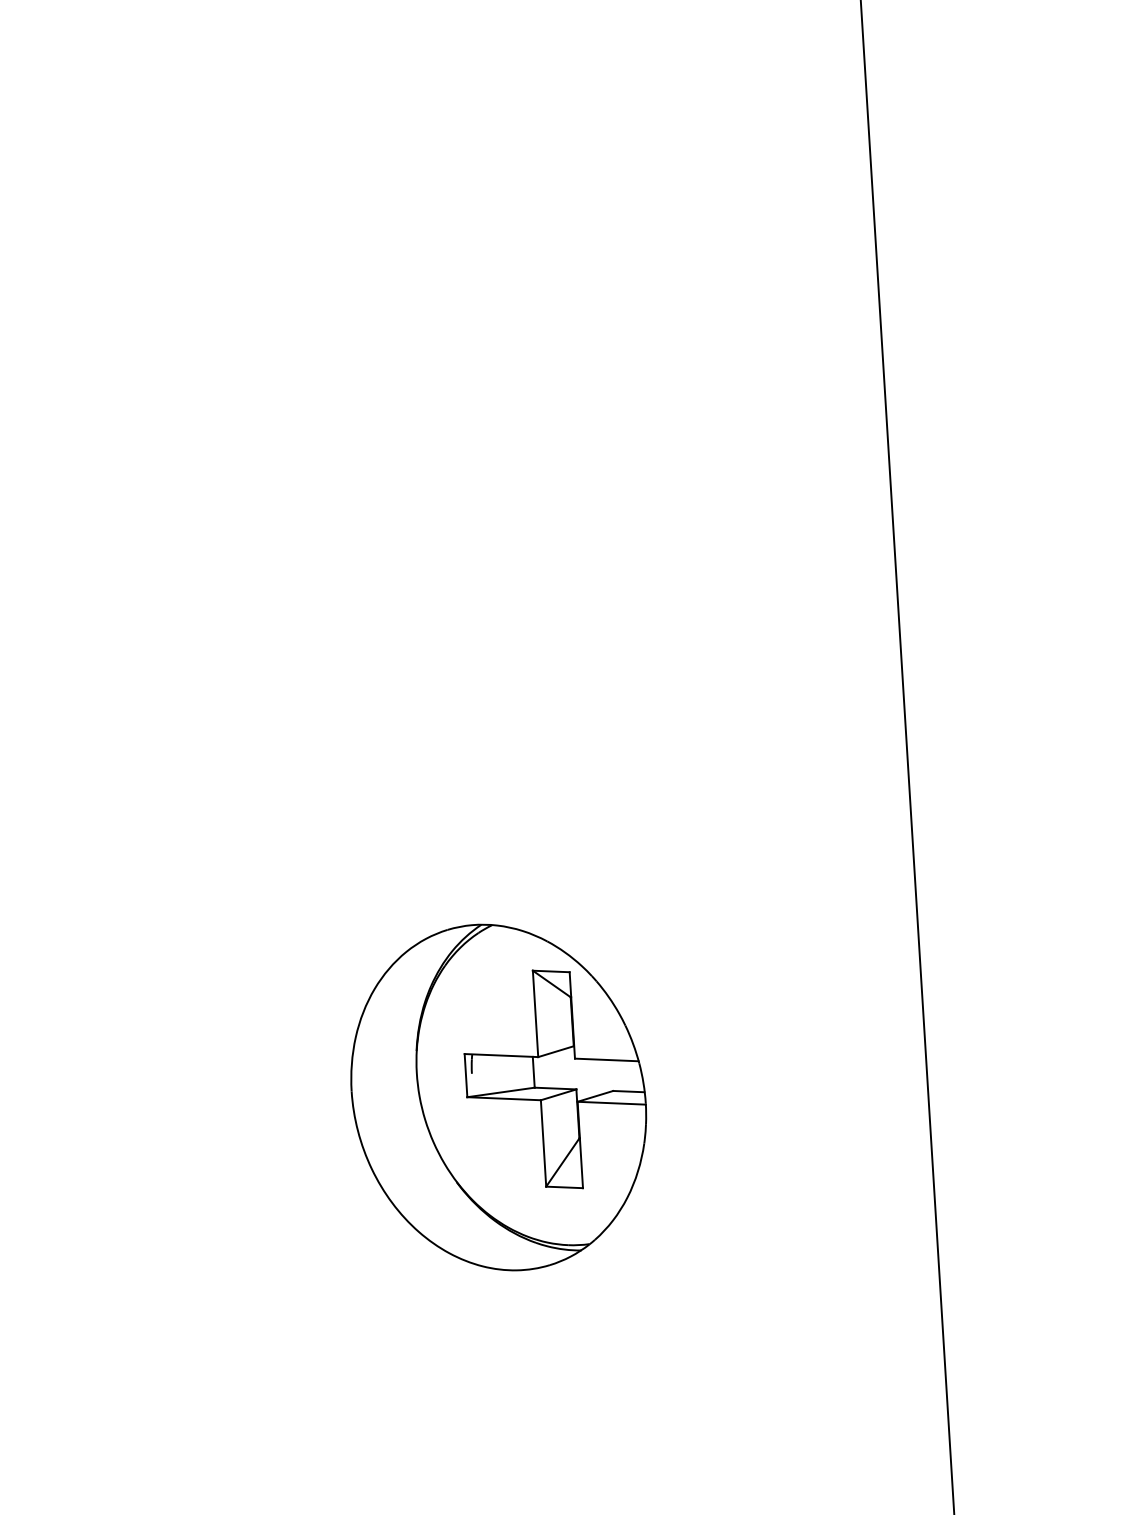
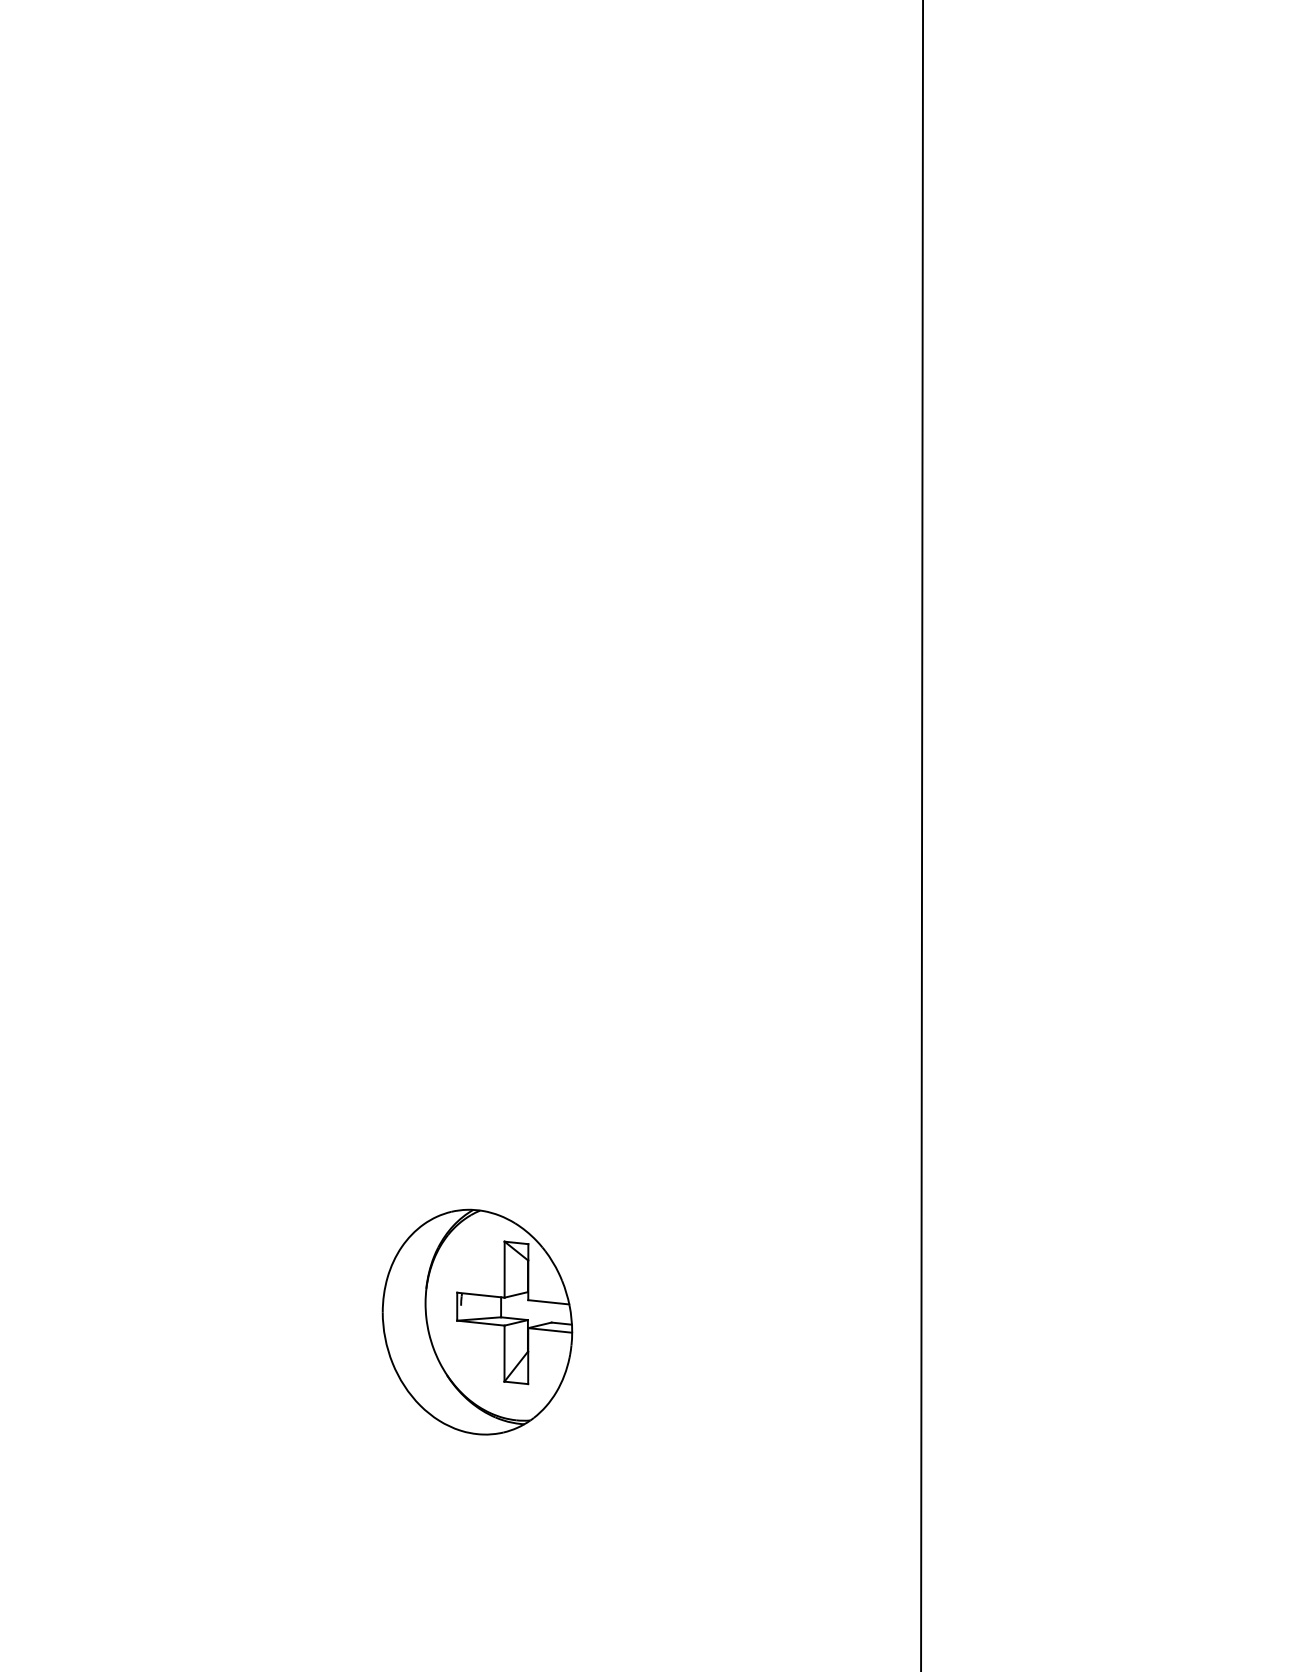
part: (498, 1096) -> (477, 1321), size x0.62

